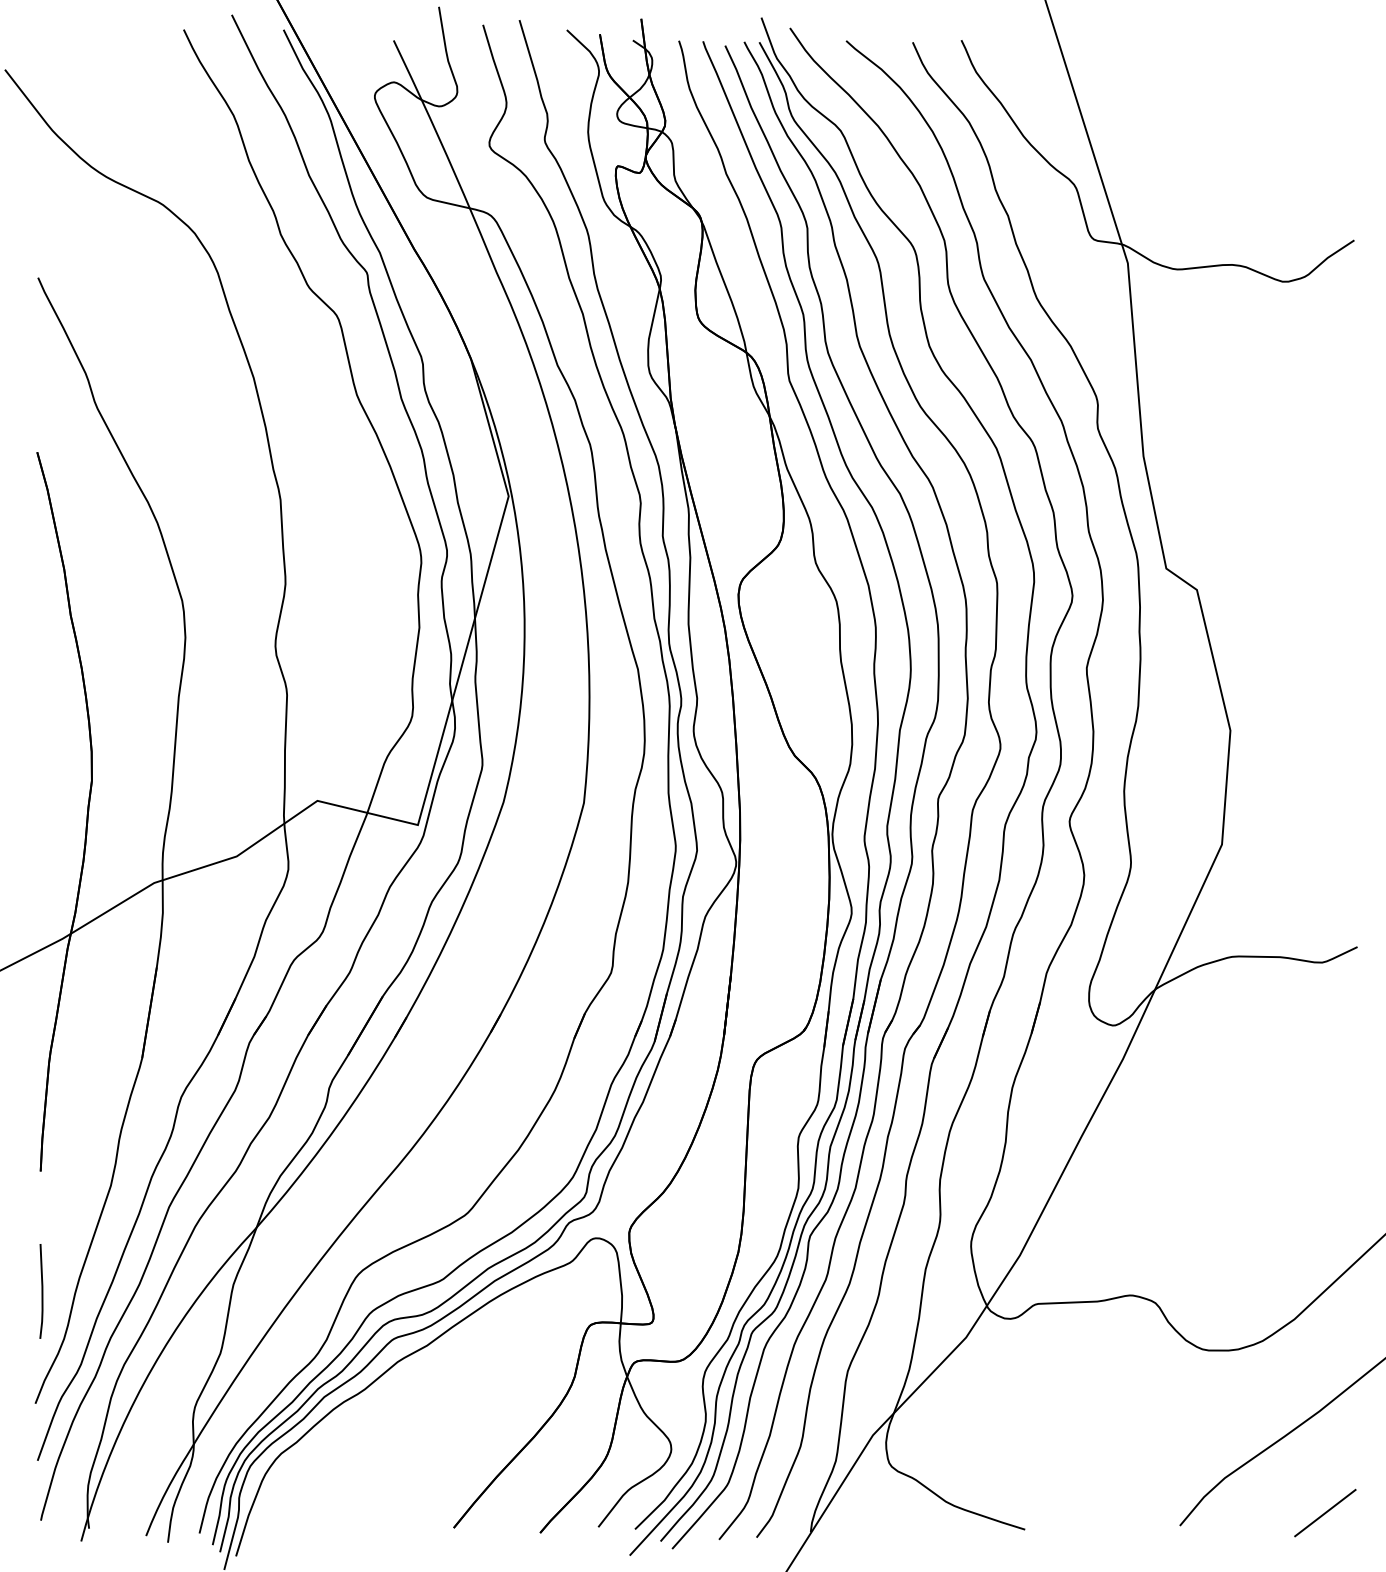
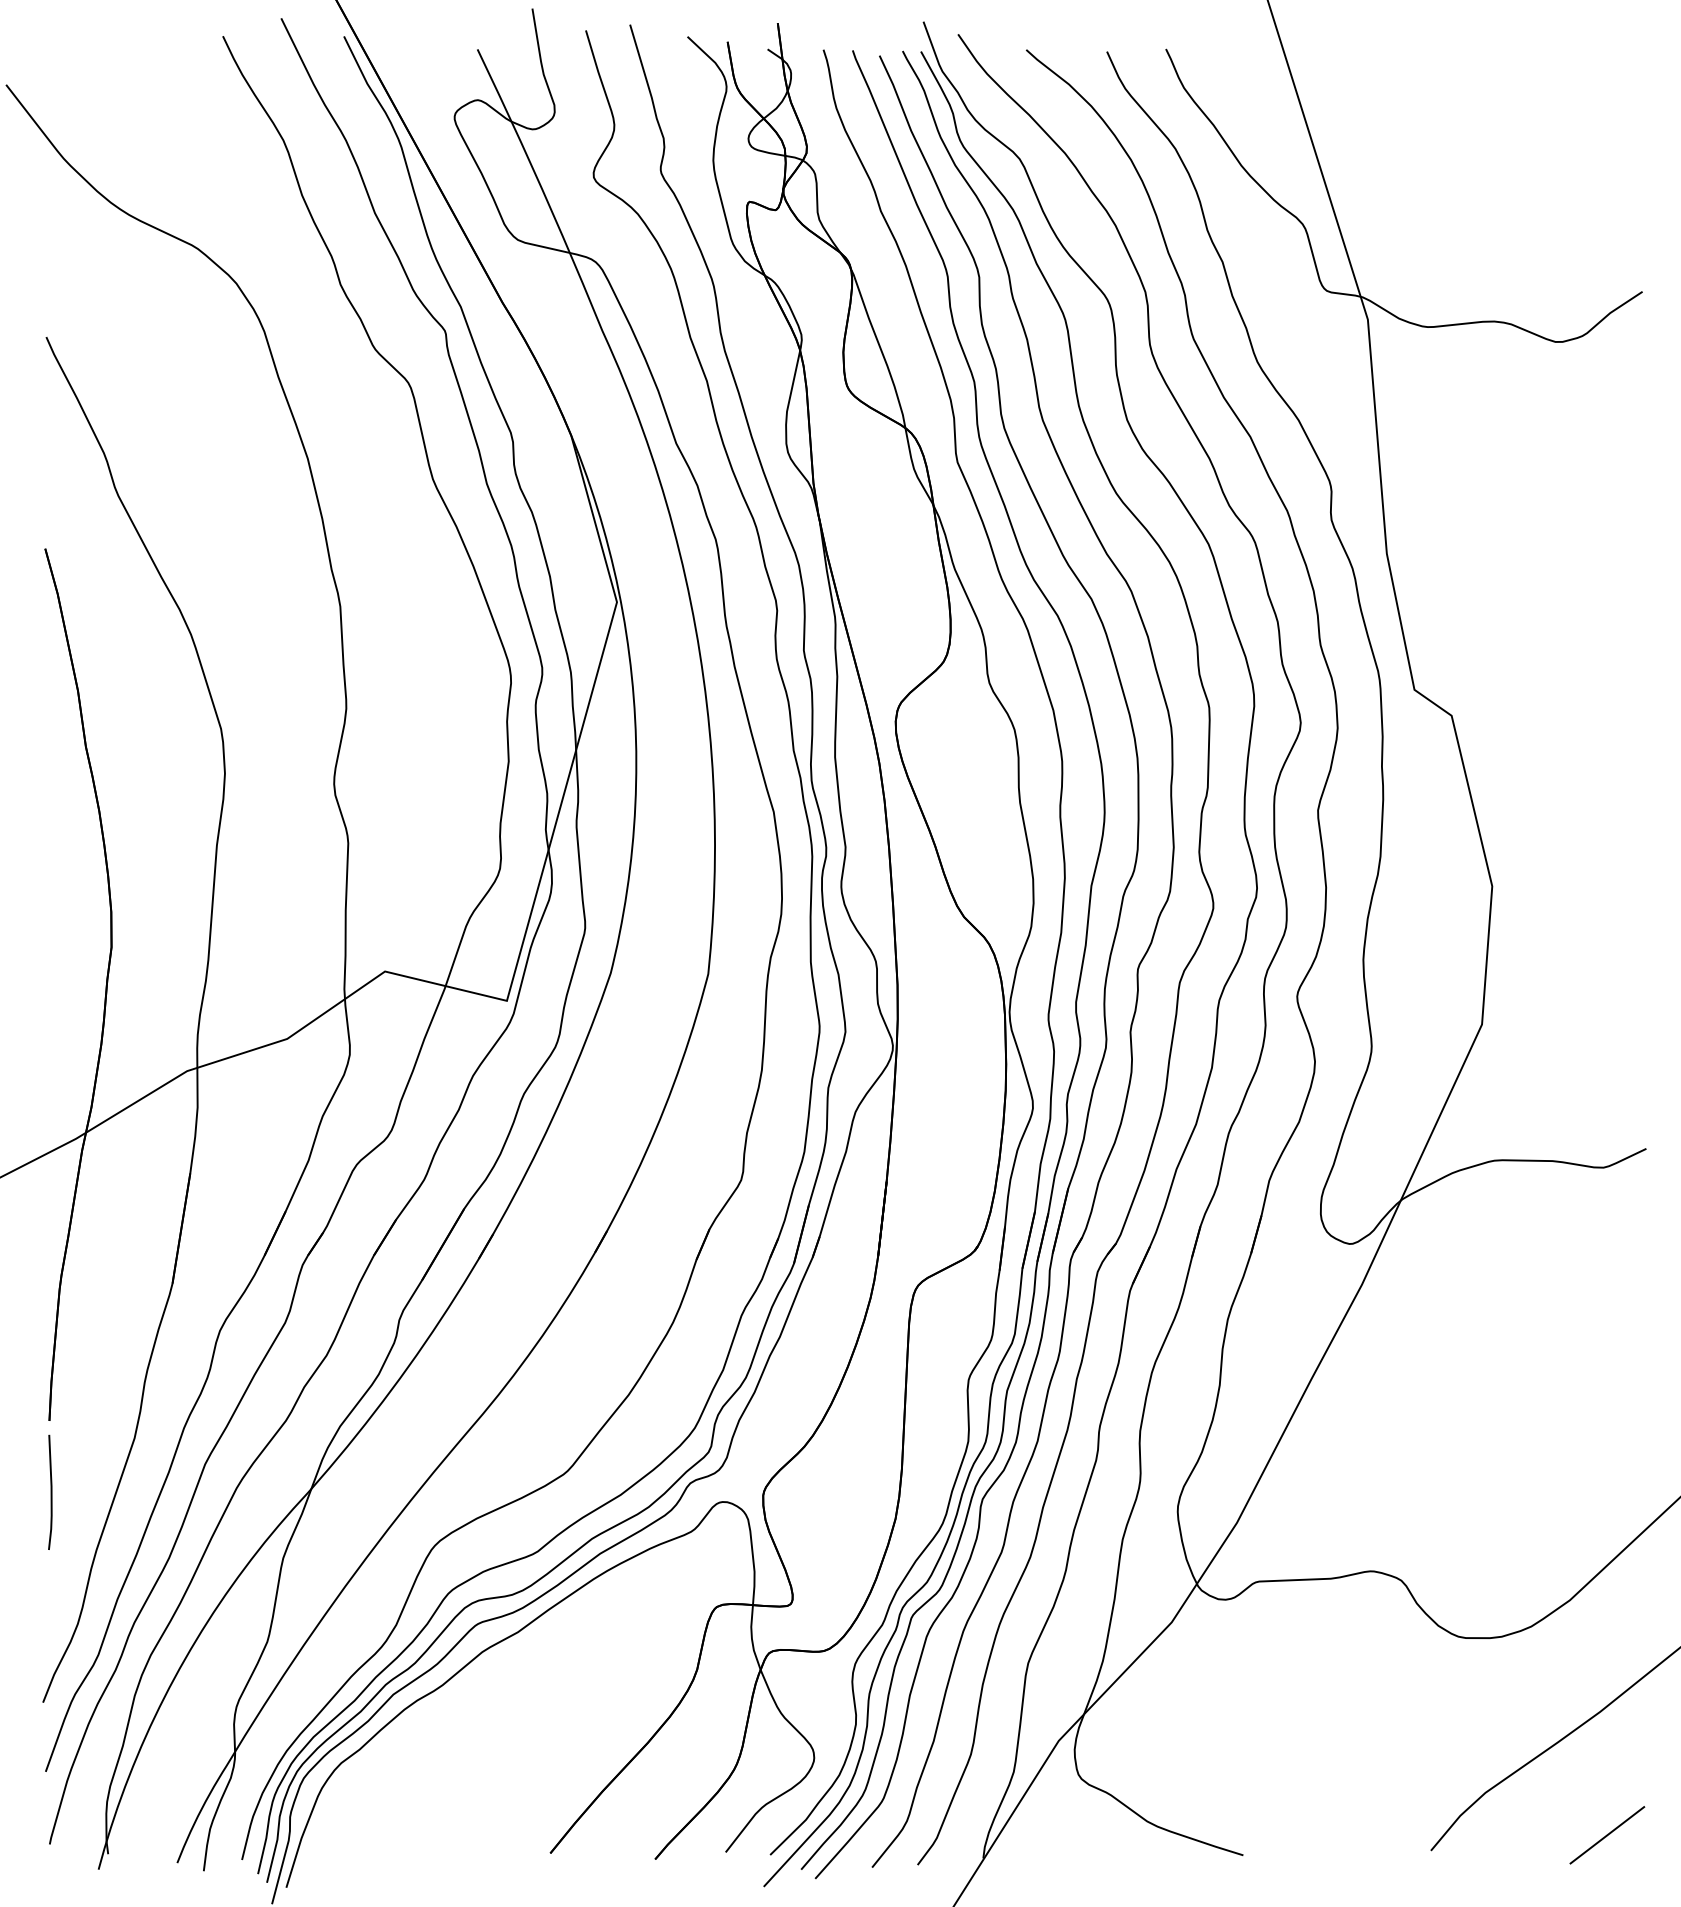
line: (41, 1290) -> (50, 1491), moved

